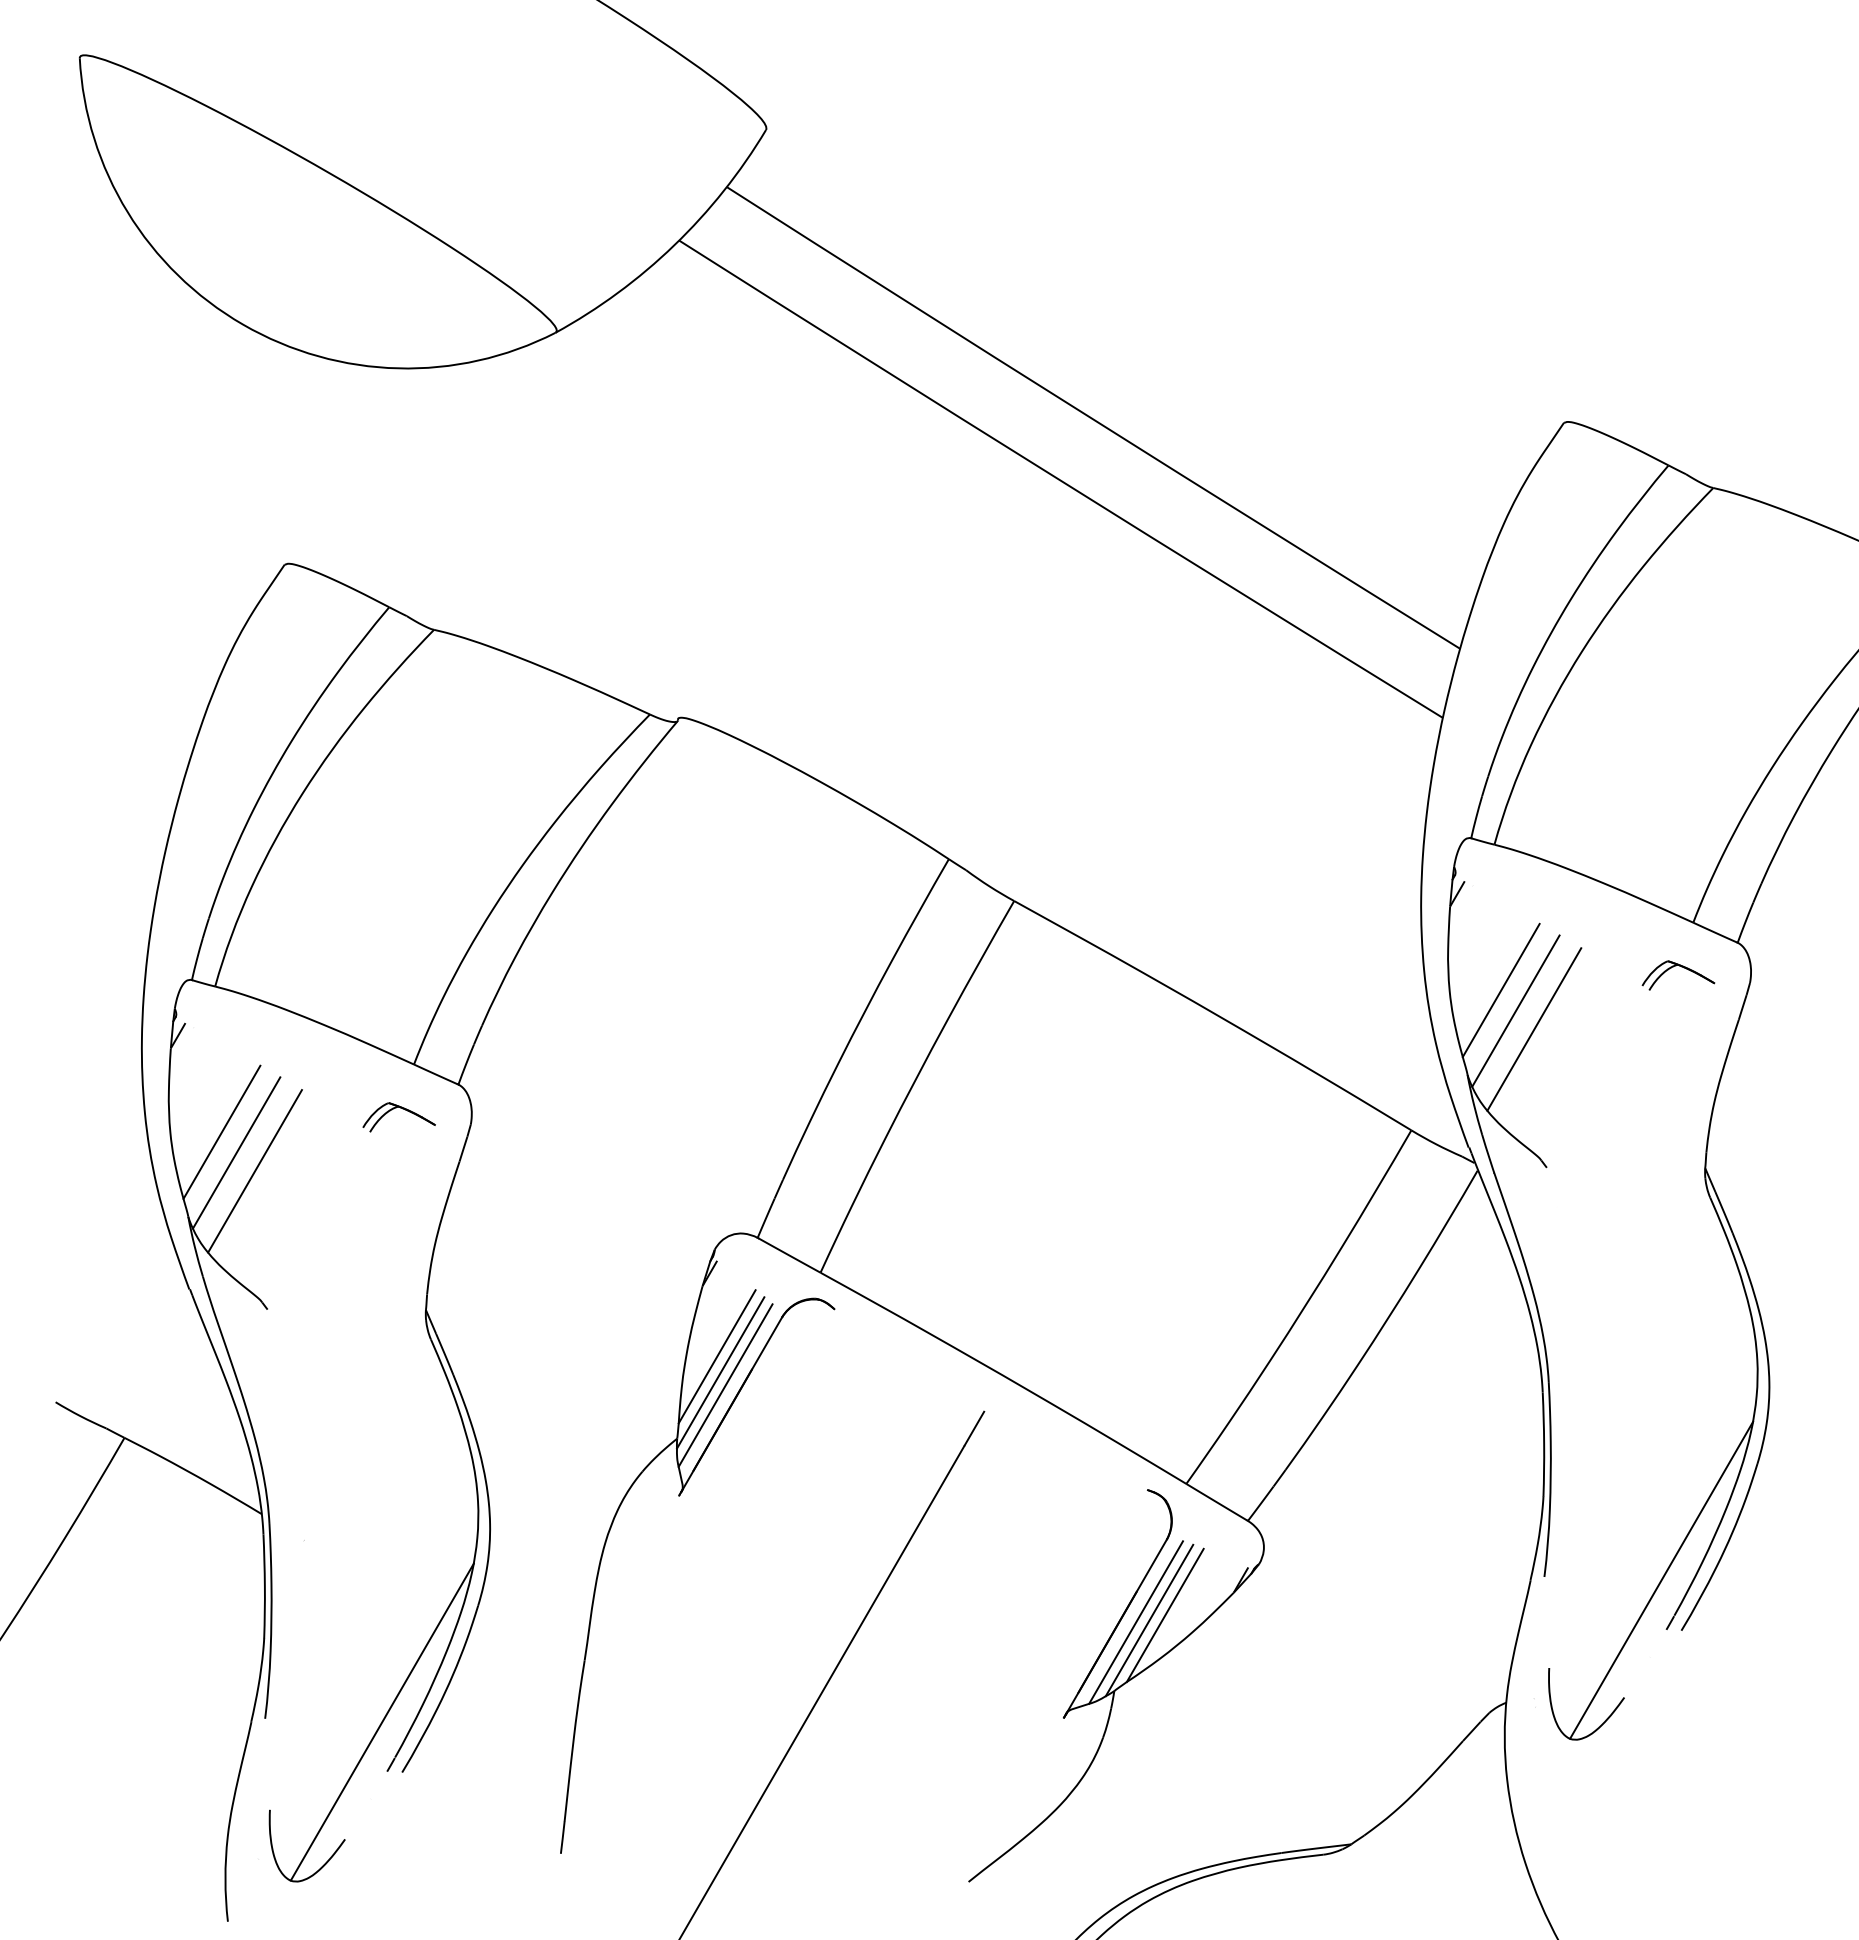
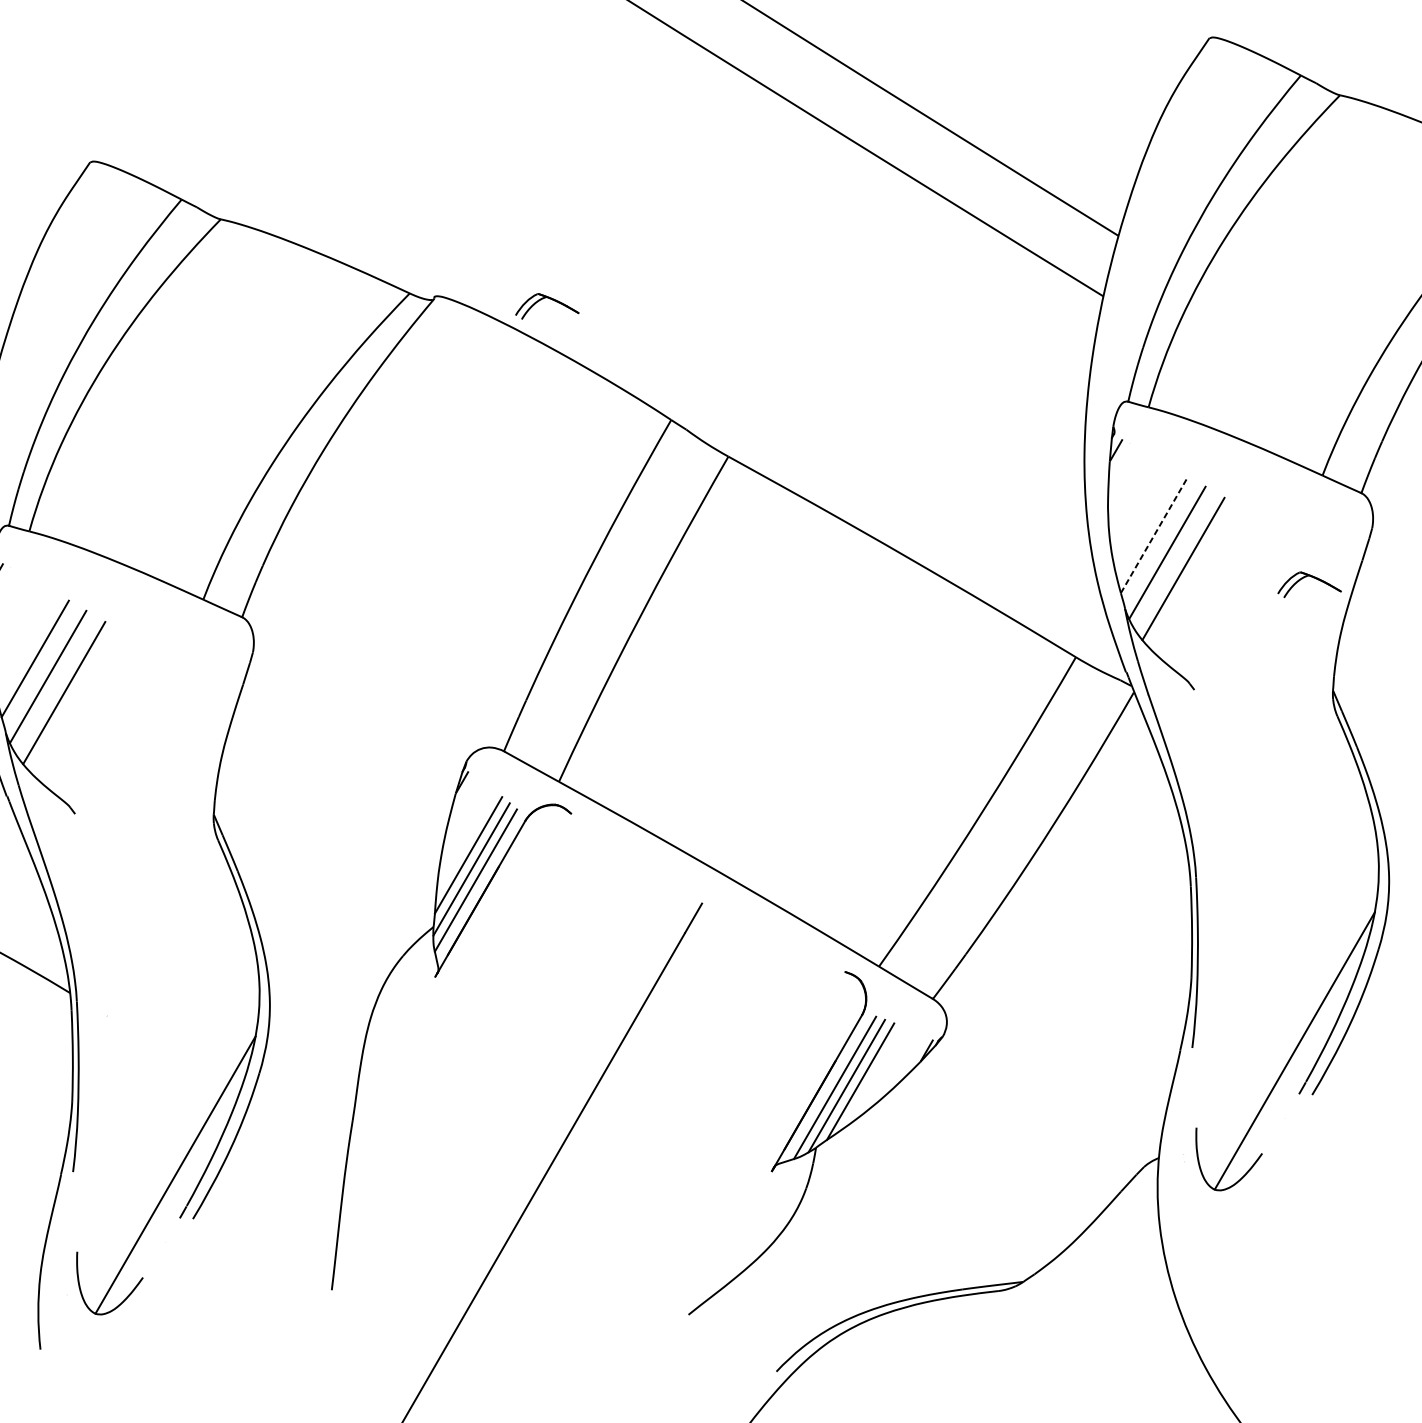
part: (1681, 967) -> (1312, 577), moved
line: (1501, 990) -> (1154, 534), solid -> dashed
part: (402, 1109) -> (550, 299), moved

